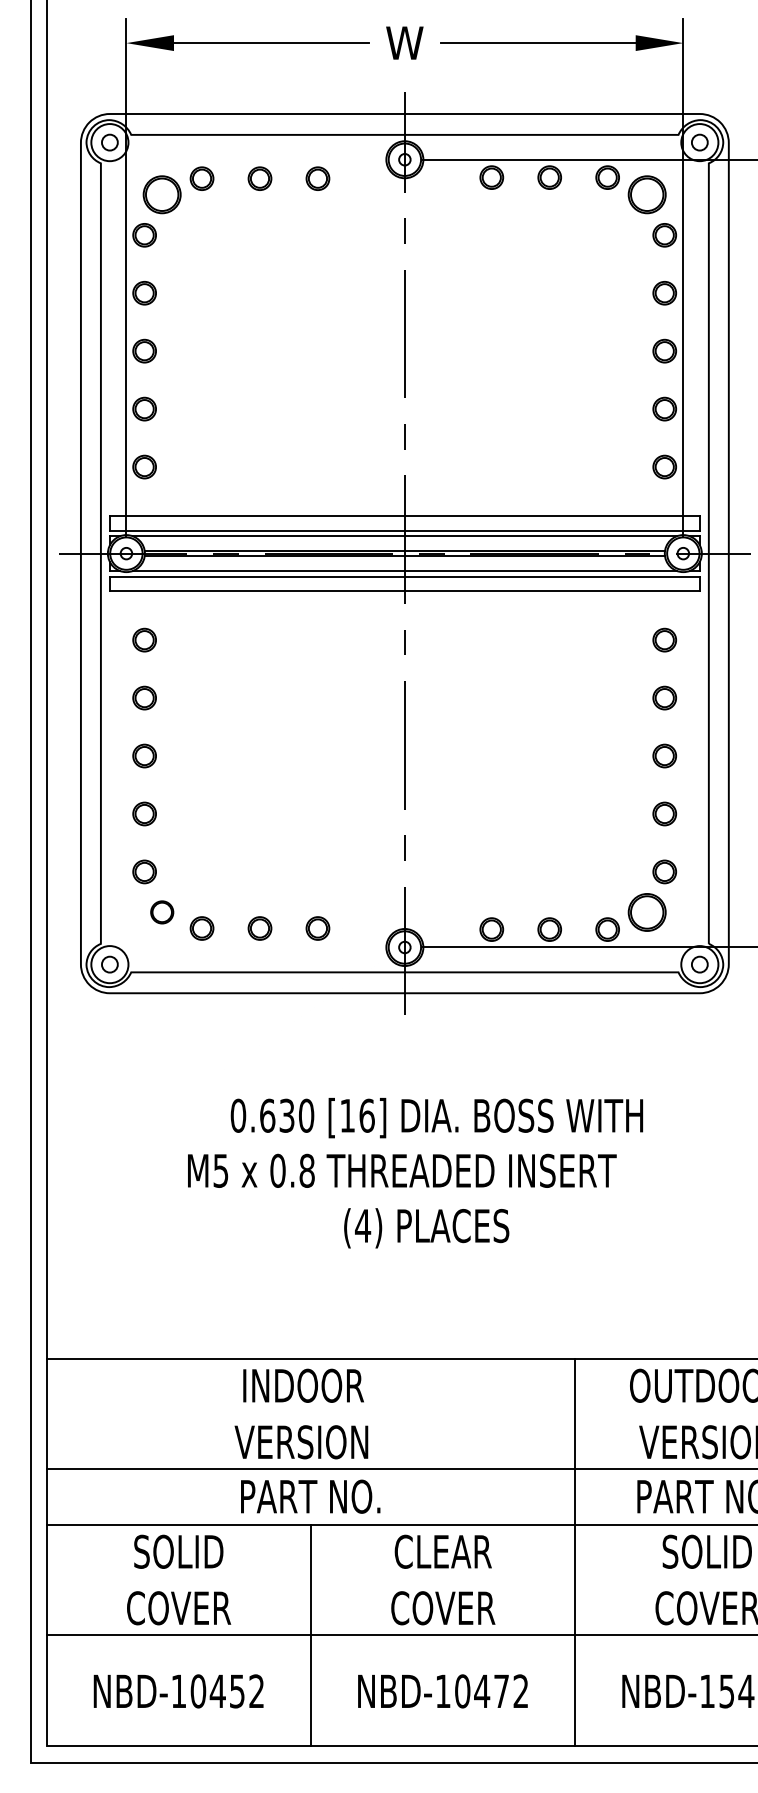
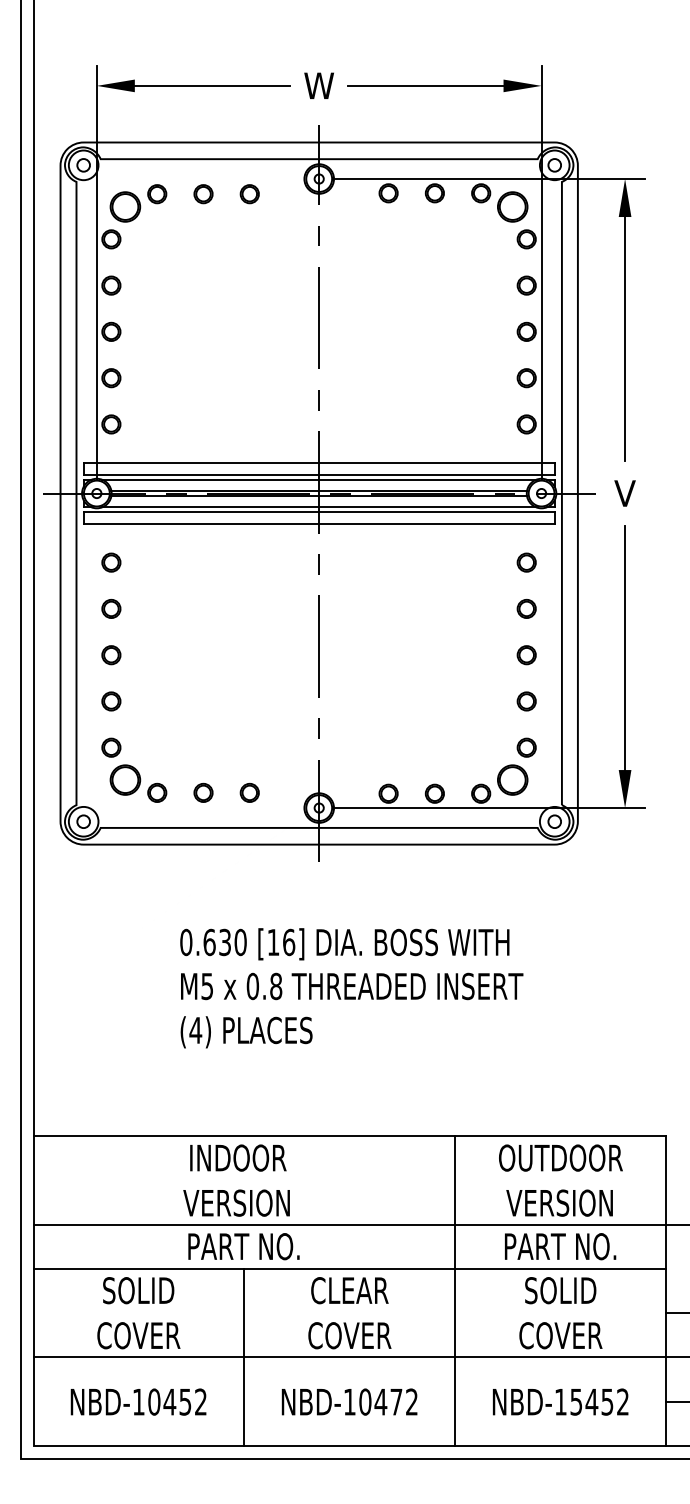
part: (162, 911) -> (125, 779), size x1.67
text: (402, 1170) -> (352, 986), moved
text: (426, 1228) -> (246, 1032), moved

